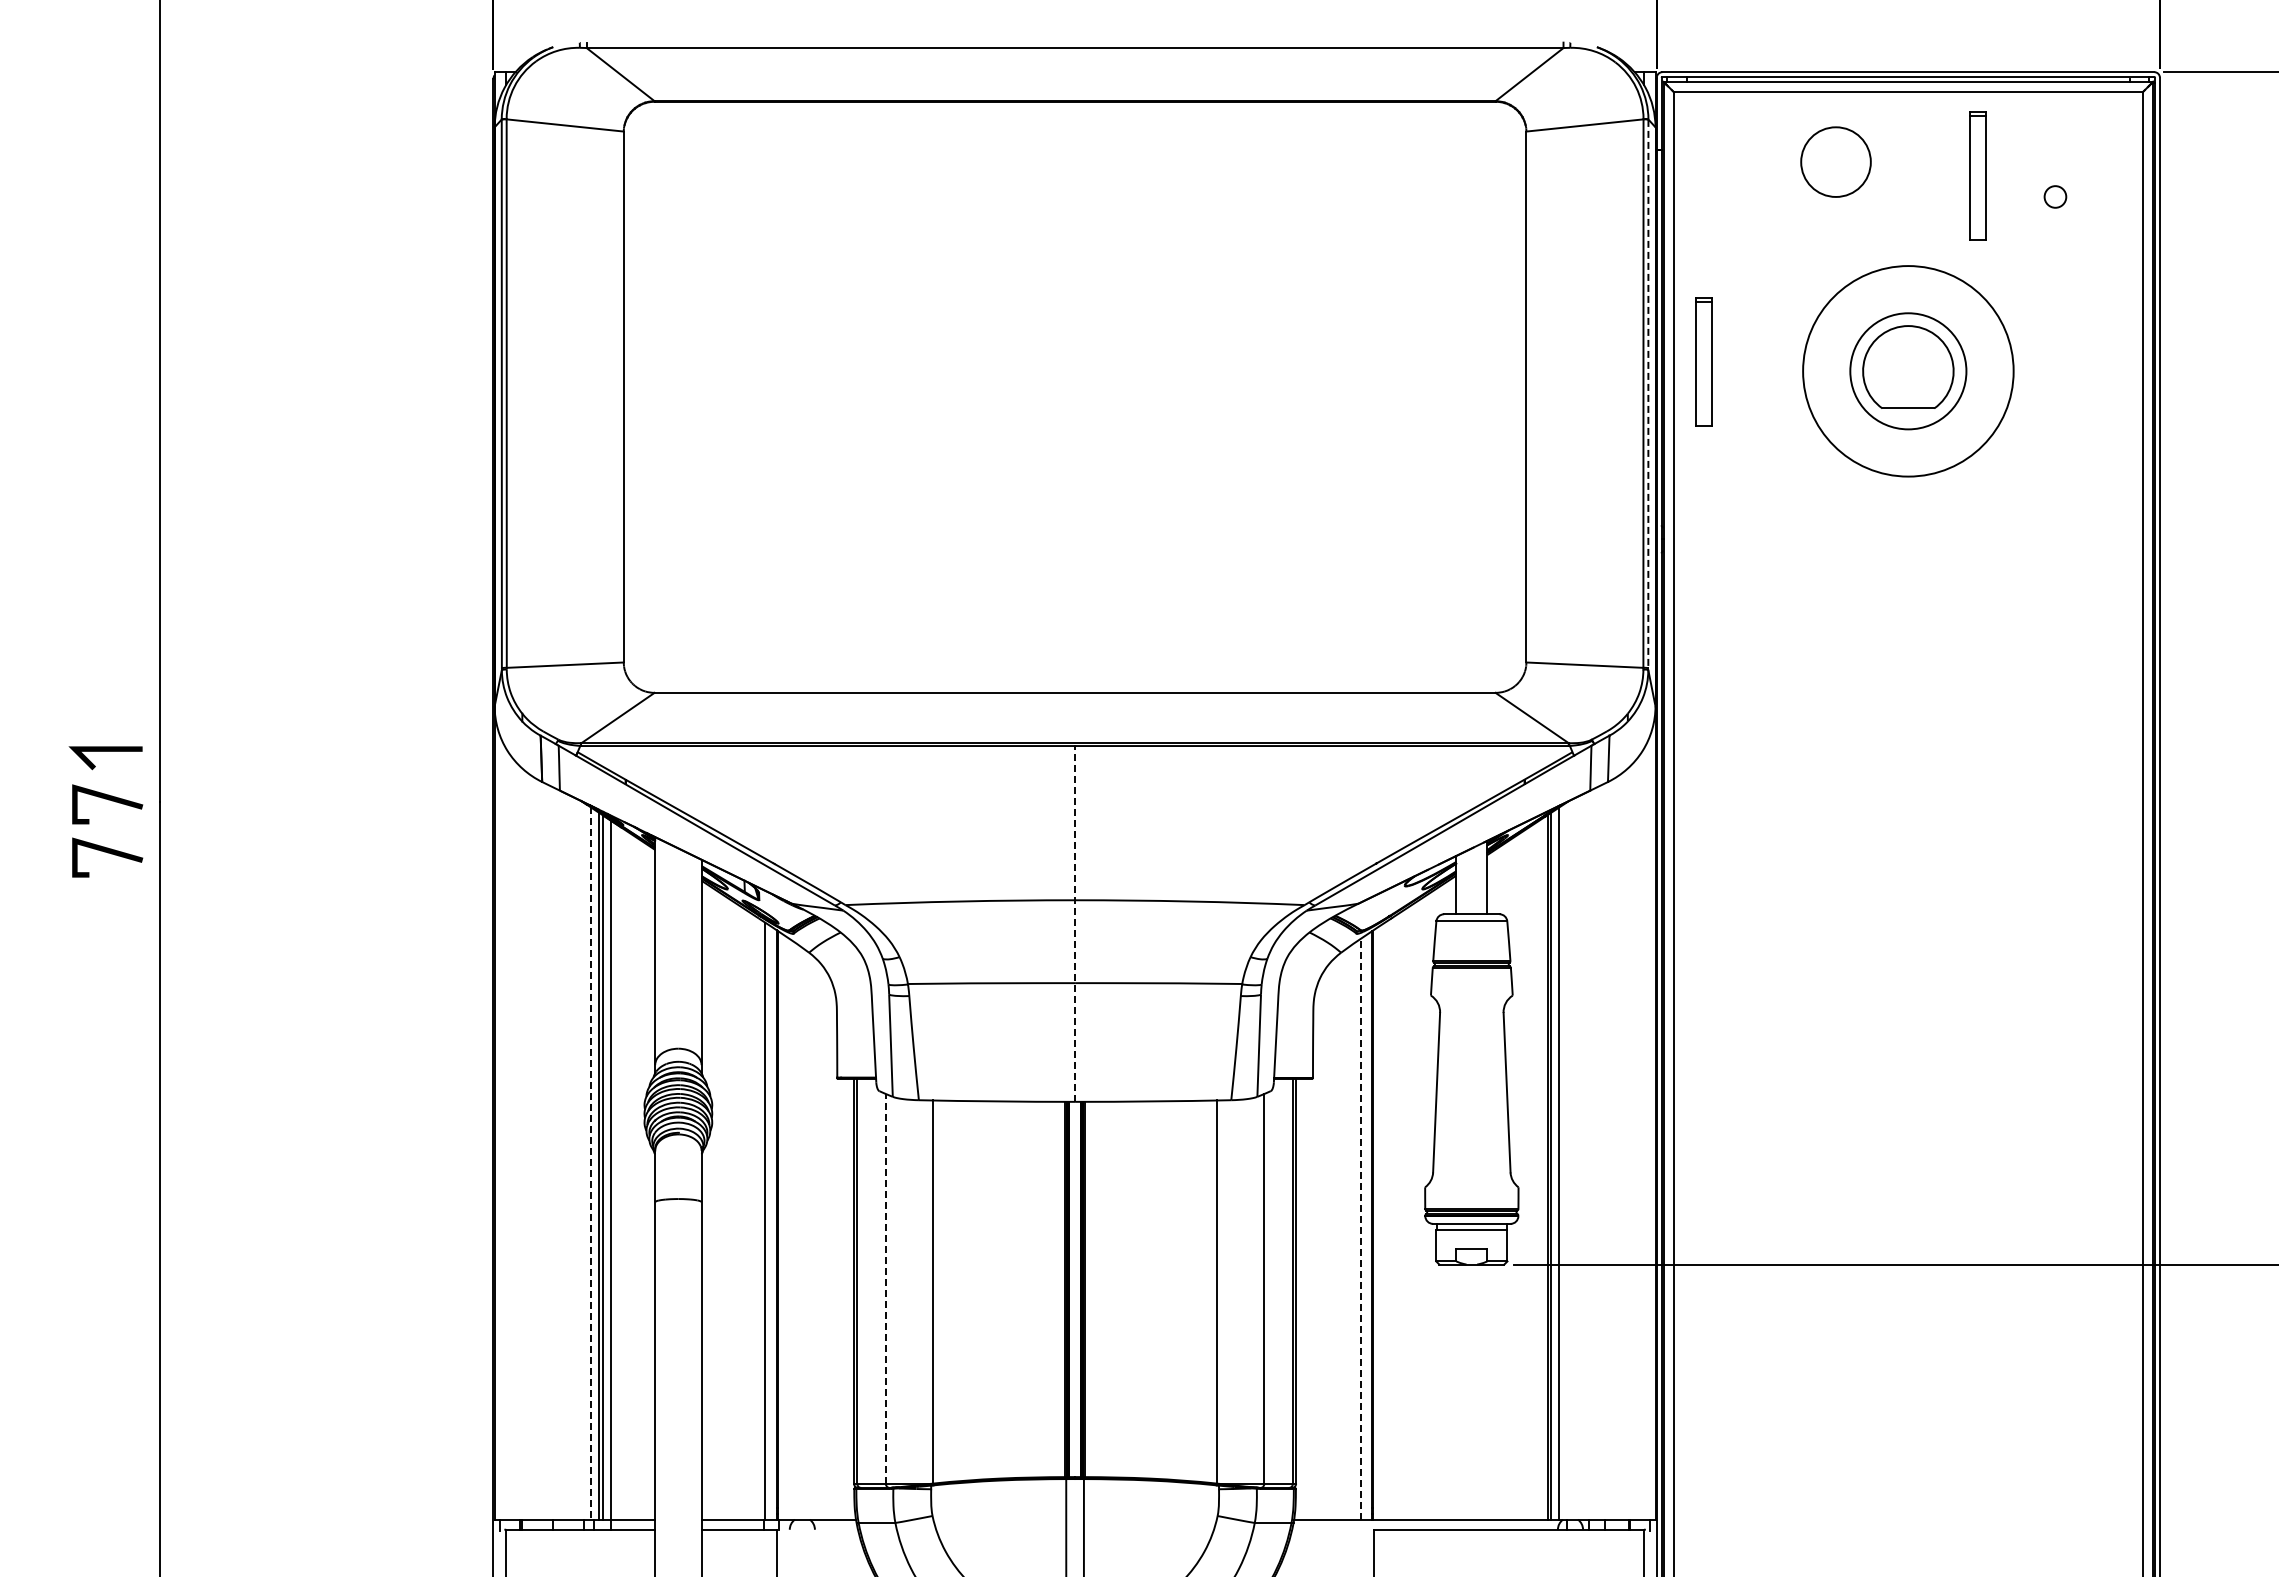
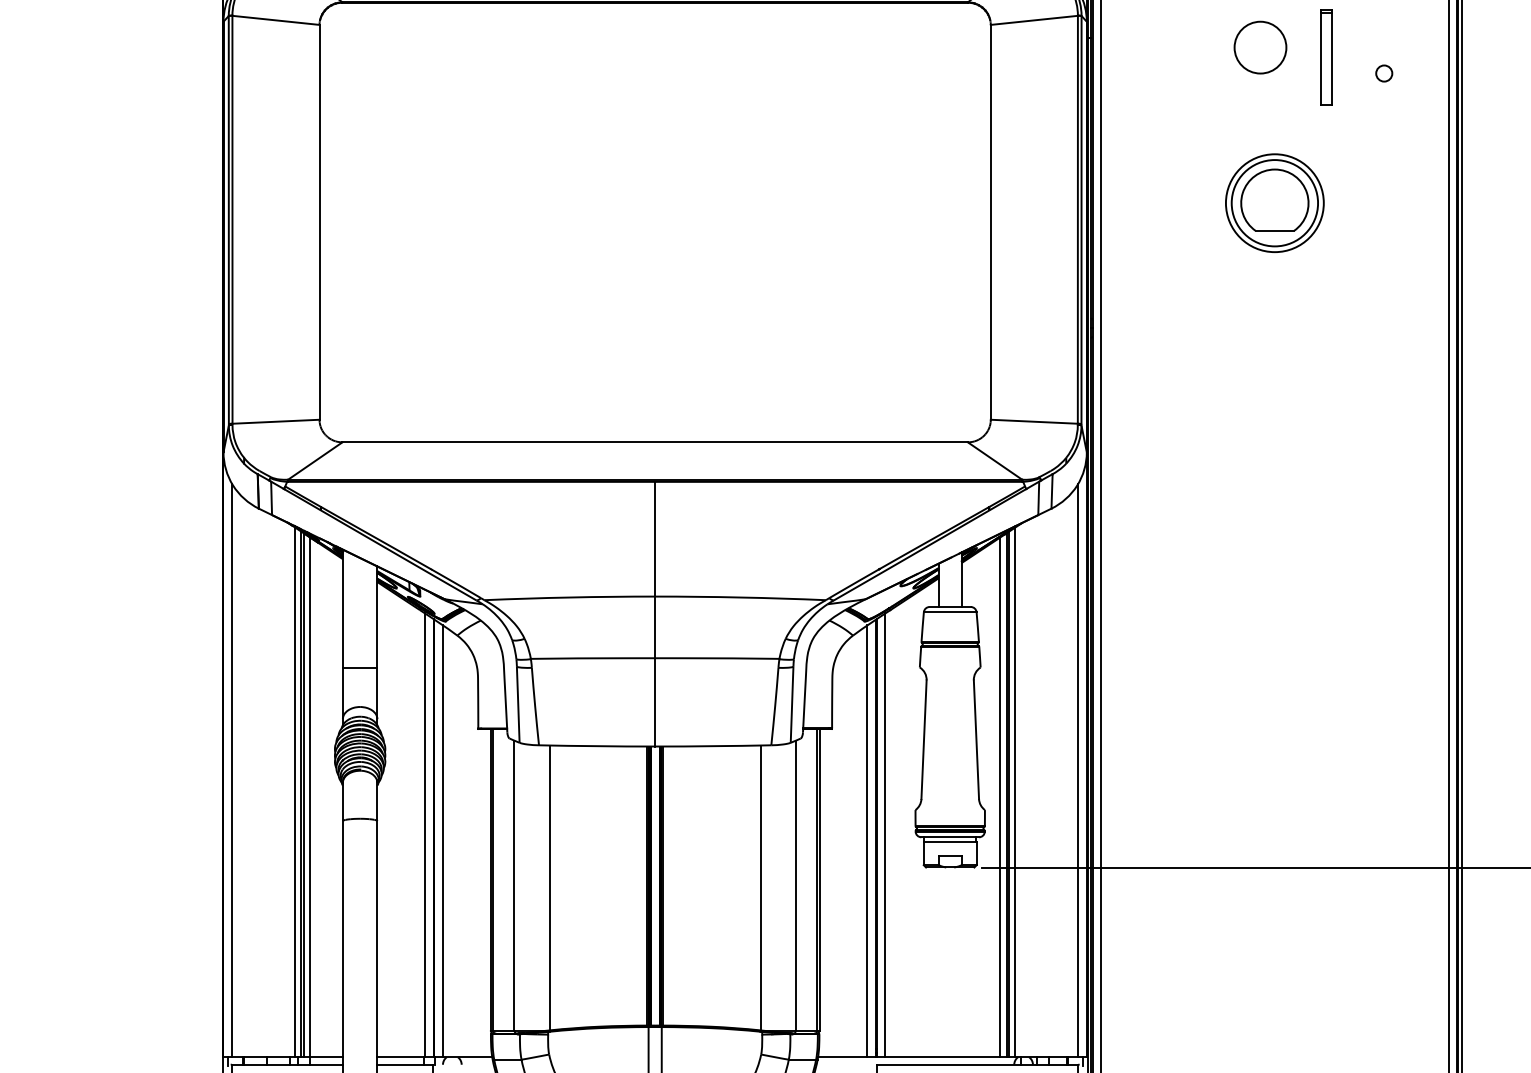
circle: (1835, 161) -> (1260, 47), moved
part: (1703, 361) -> (1122, 195), removed
circle: (1908, 371) -> (1274, 203), size x0.62
line: (1648, 394) -> (1081, 220), dashed -> solid
line: (1075, 923) -> (655, 613), dashed -> solid
line: (678, 996) -> (360, 668), added
line: (506, 1133) -> (232, 770), added
line: (1644, 1133) -> (1078, 770), added
line: (590, 1164) -> (294, 793), dashed -> solid
line: (1539, 1169) -> (1000, 796), added
line: (1384, 1220) -> (885, 834), added
line: (789, 1228) -> (442, 840), added
line: (1360, 1228) -> (867, 840), dashed -> solid
line: (885, 1288) -> (514, 885), dashed -> solid

